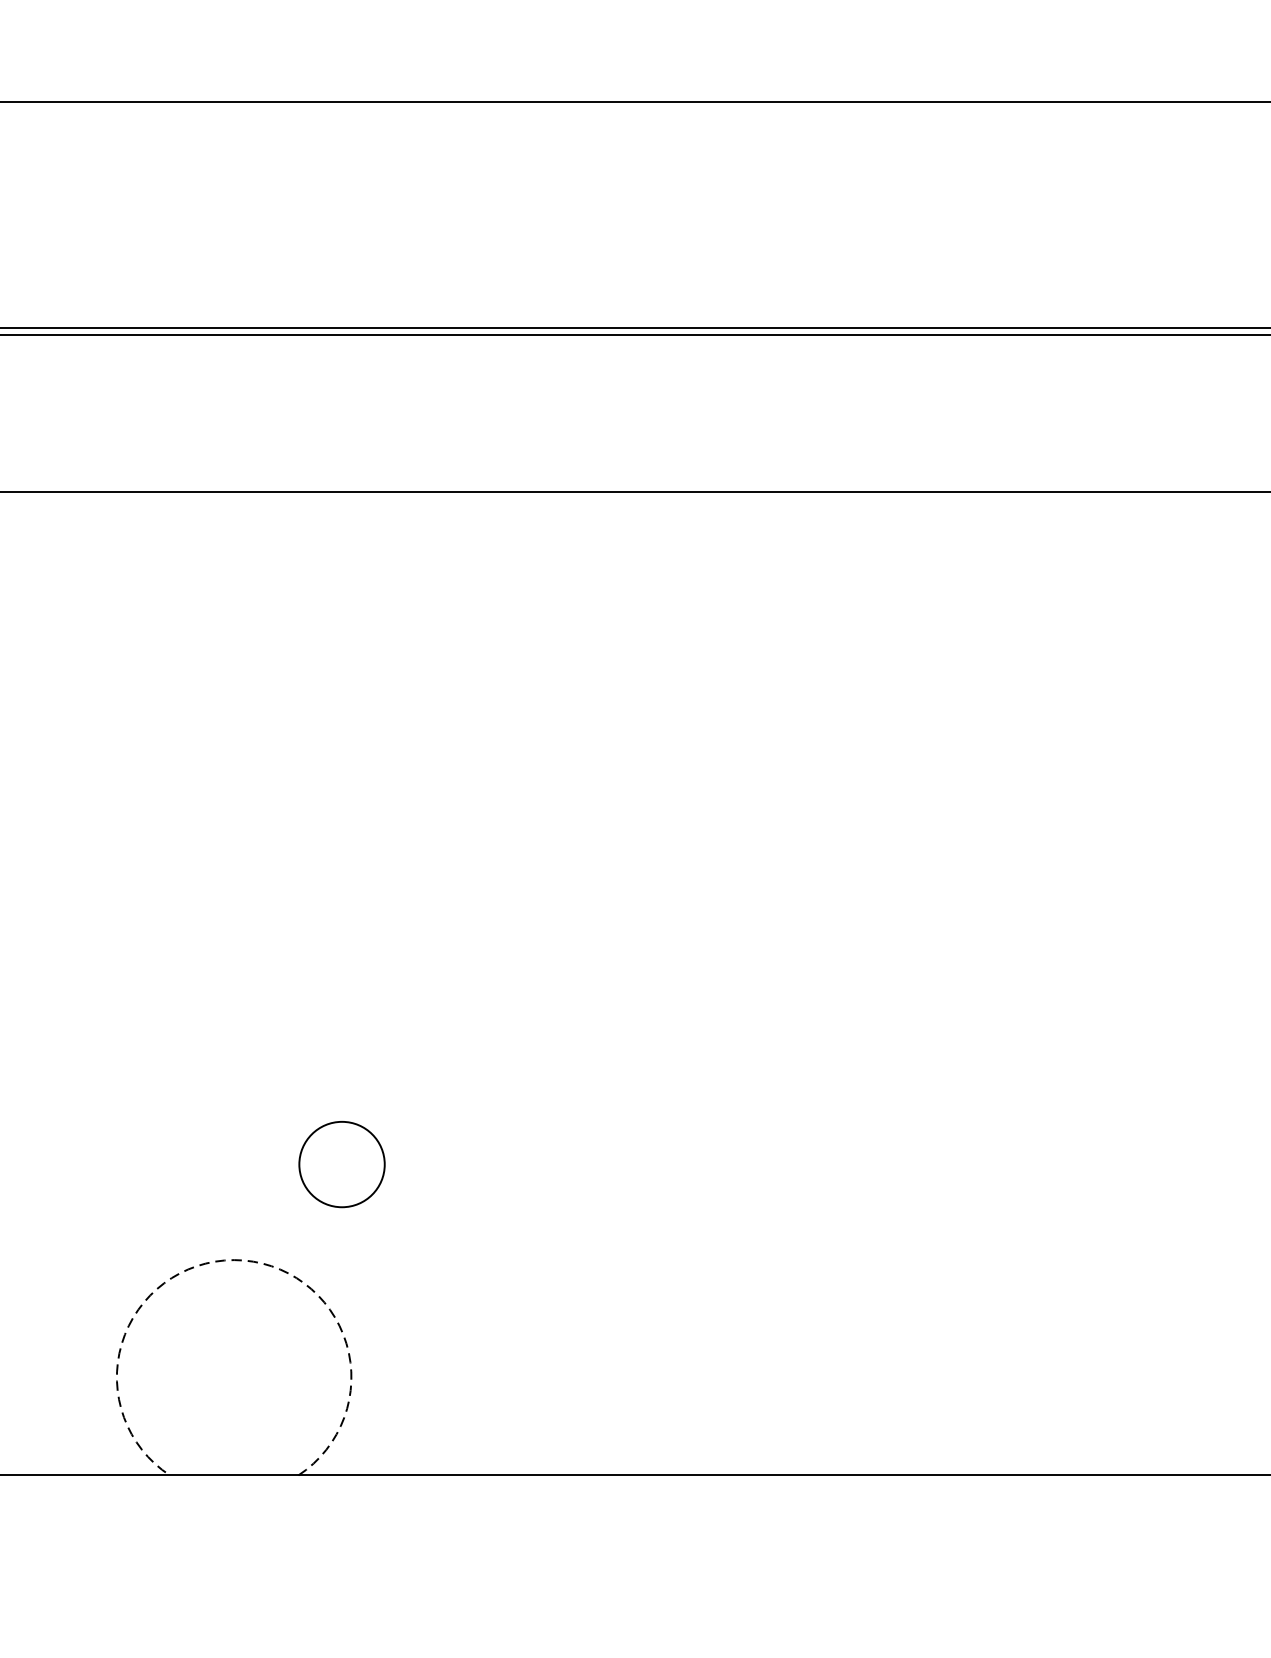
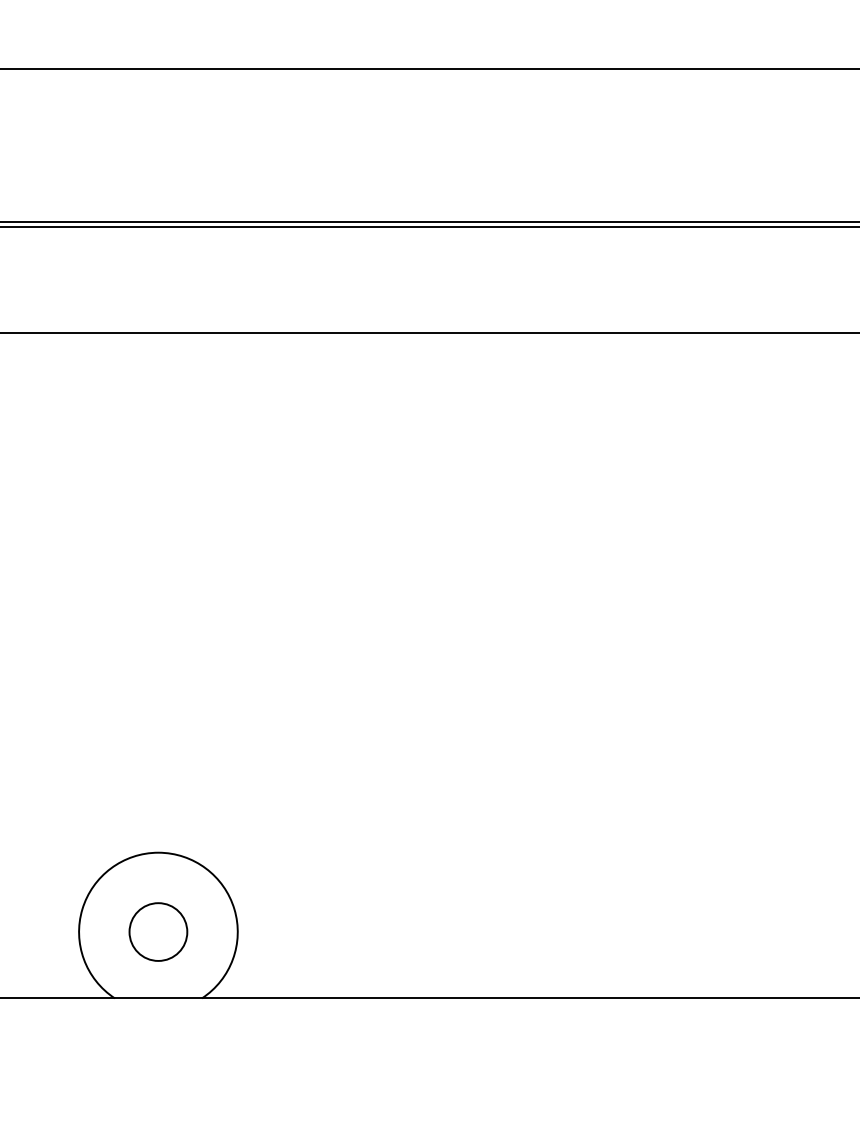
circle: (342, 1163) -> (158, 931), moved
arc: (234, 1259) -> (158, 852), dashed -> solid

